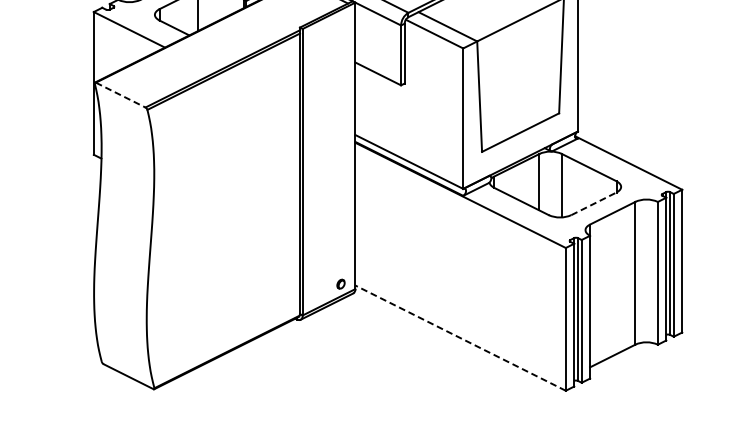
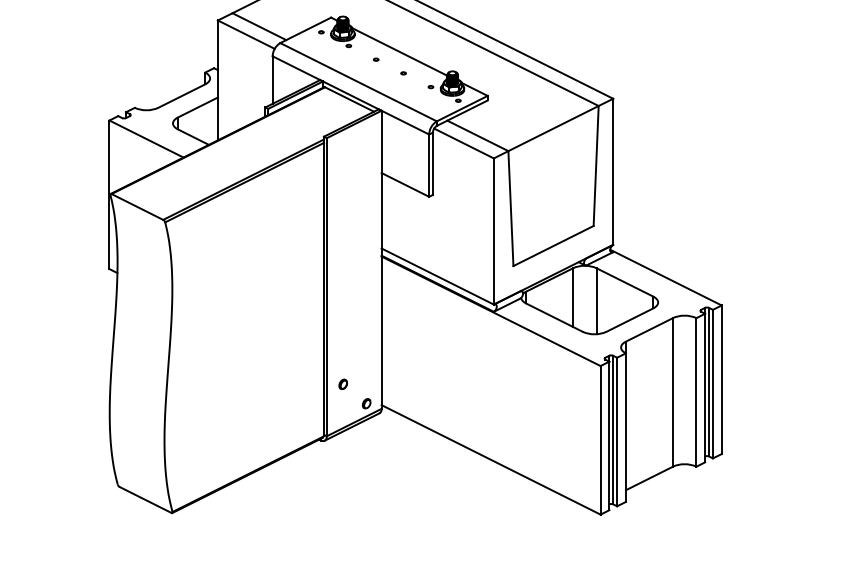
line: (120, 94) -> (137, 206), dashed -> solid
line: (594, 203) -> (630, 319), dashed -> solid
part: (317, 264) -> (342, 383), added
line: (460, 337) -> (490, 459), dashed -> solid

